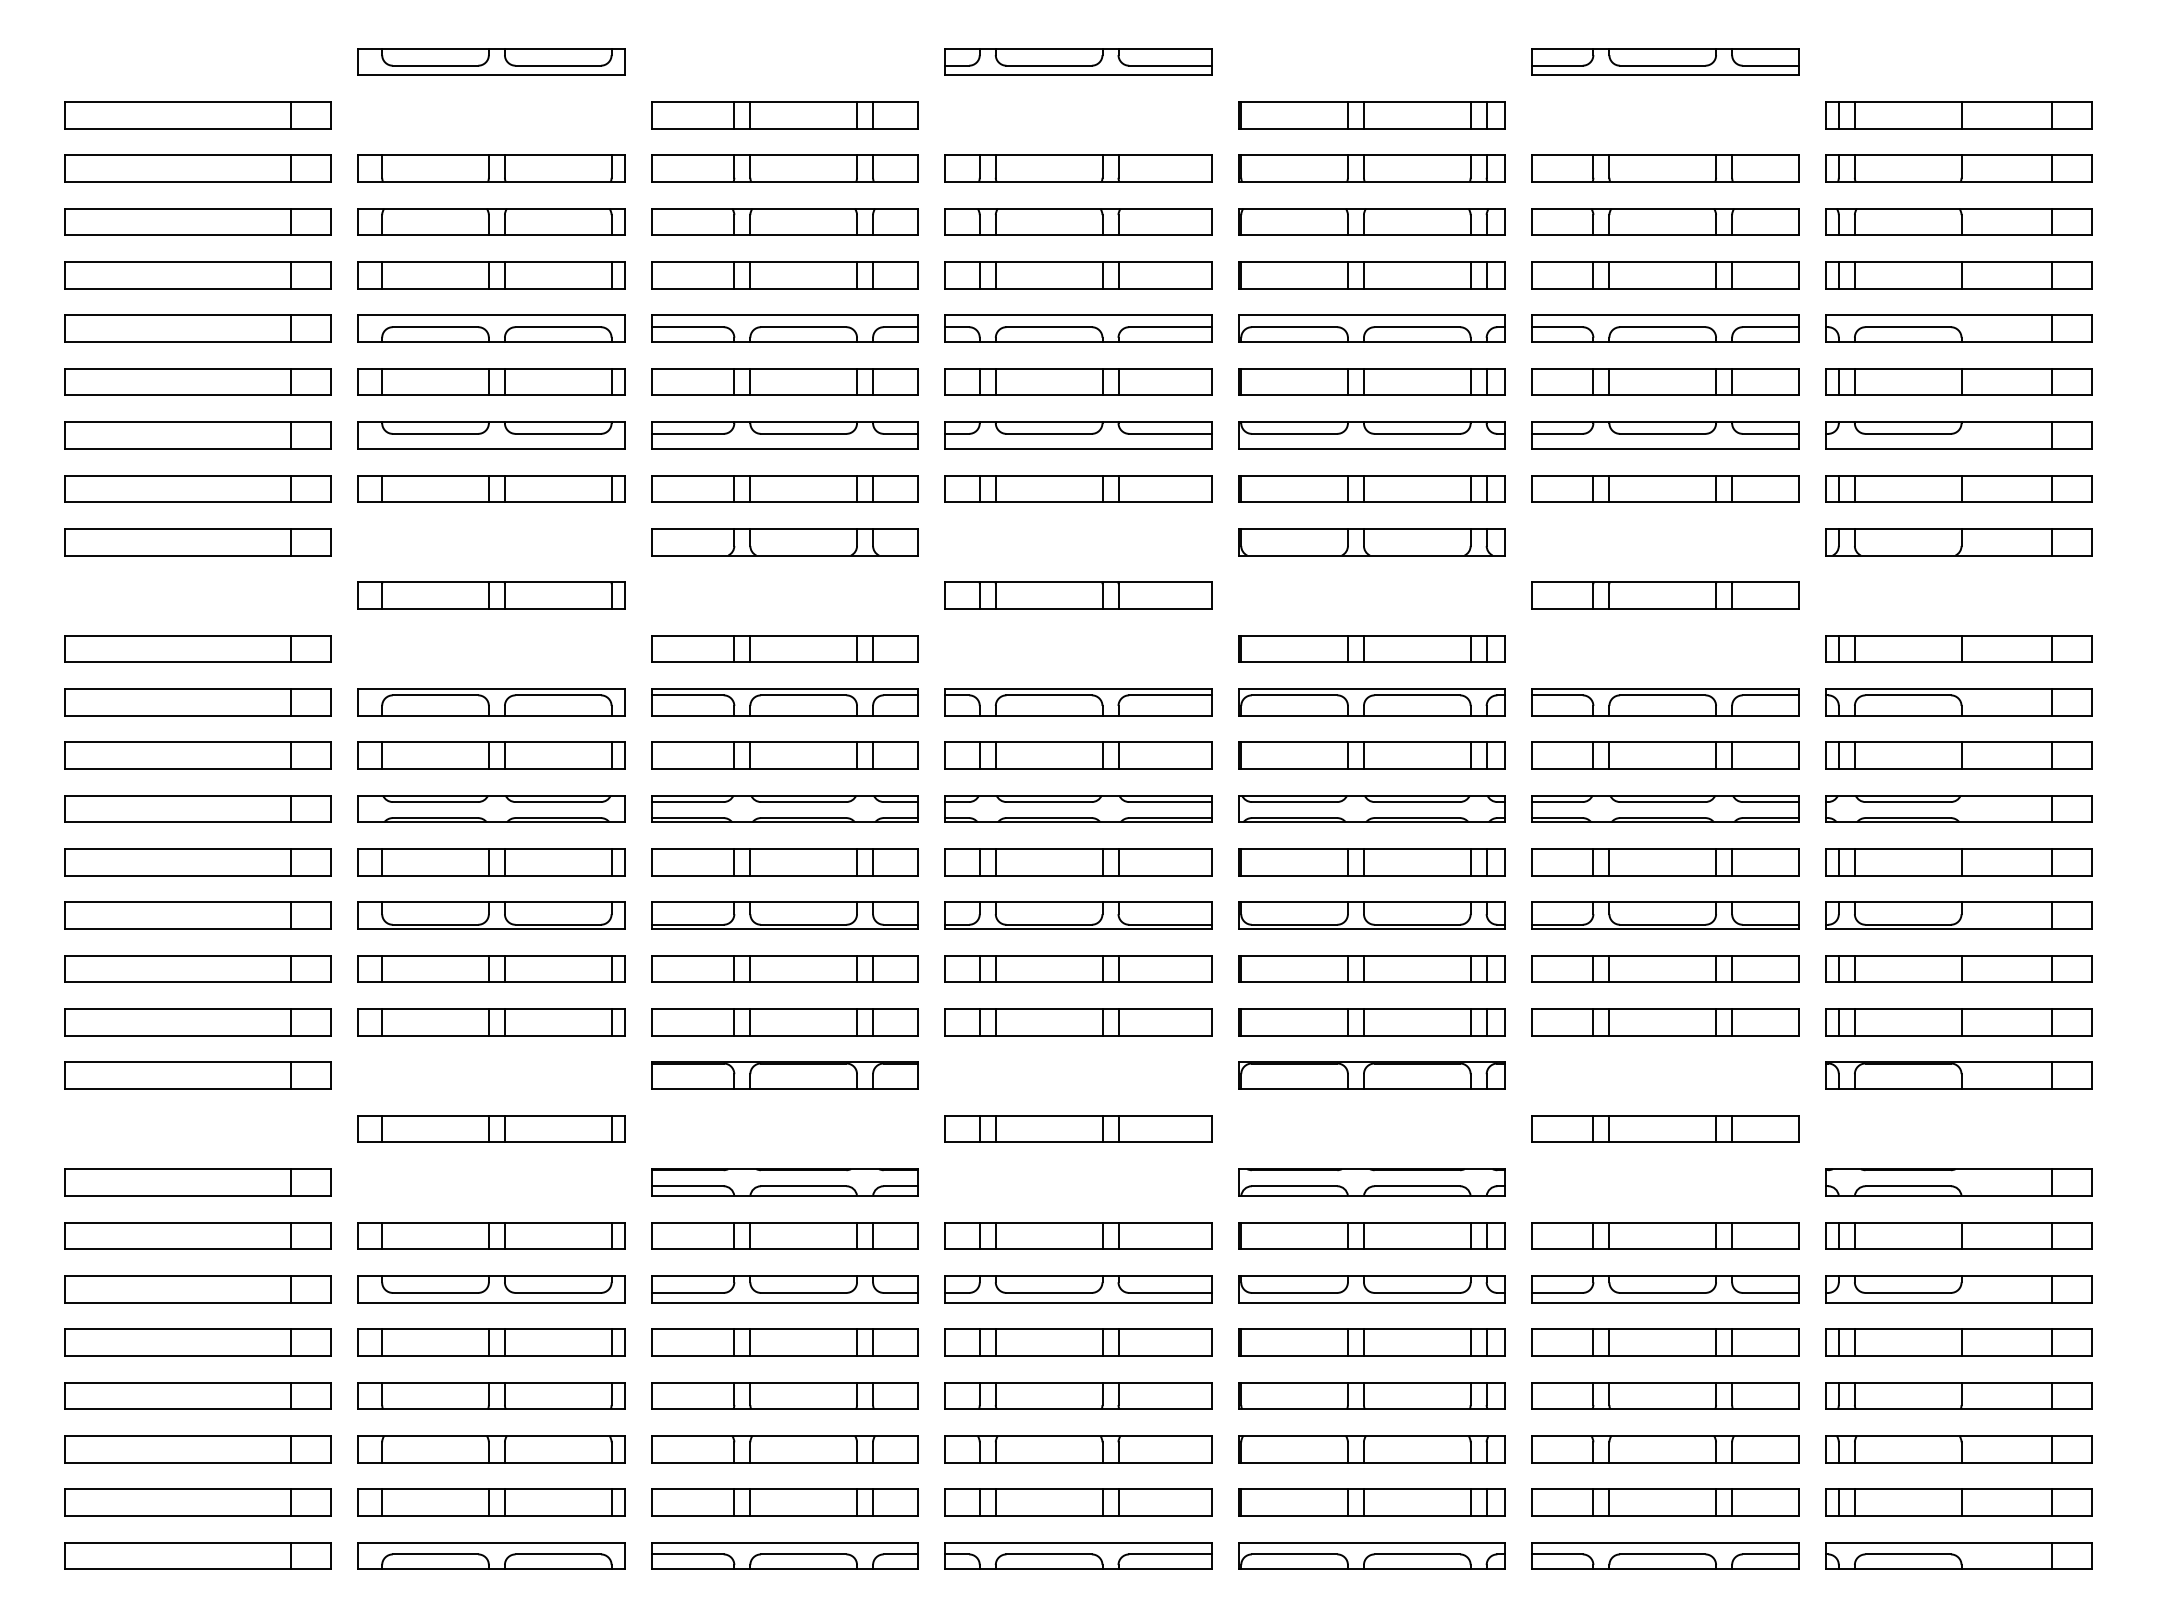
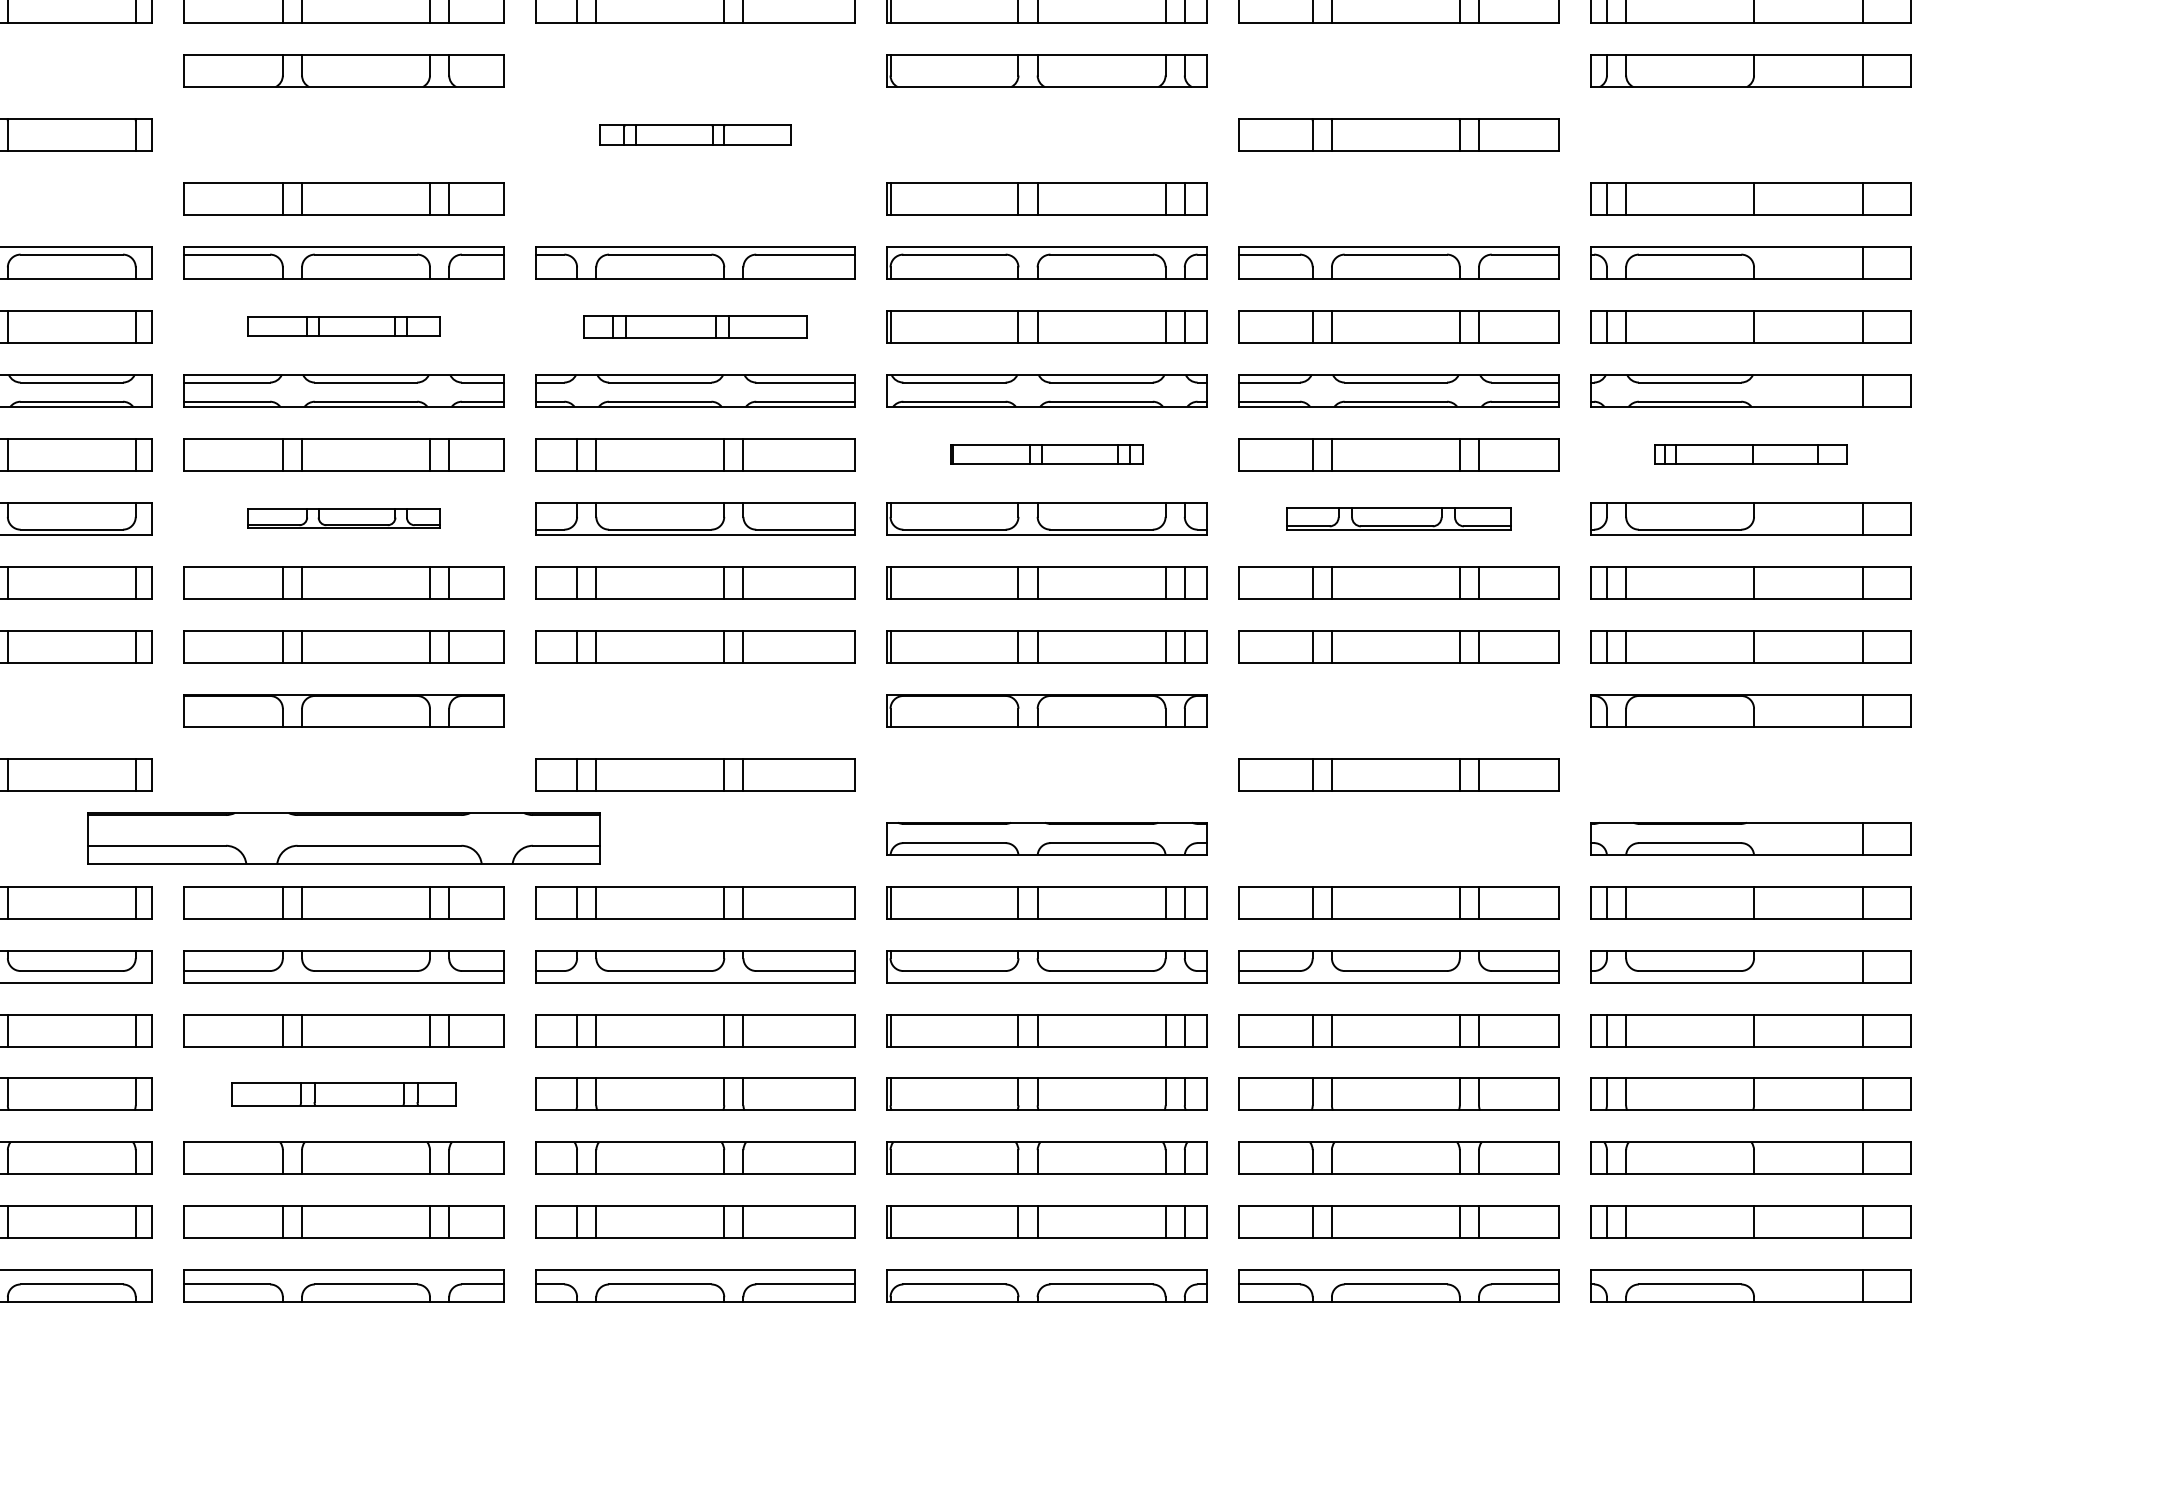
part: (1078, 595) -> (695, 134), size x0.6
part: (784, 755) -> (343, 326), size x0.6
part: (1078, 755) -> (695, 326), size x0.7
part: (1371, 862) -> (1046, 455), size x0.6
part: (1958, 862) -> (1750, 455), size x0.6
part: (784, 915) -> (343, 518), size x0.6
part: (1665, 915) -> (1399, 518), size x0.7
part: (784, 1182) -> (343, 838), size x1.6
part: (784, 1395) -> (343, 1093), size x0.7

